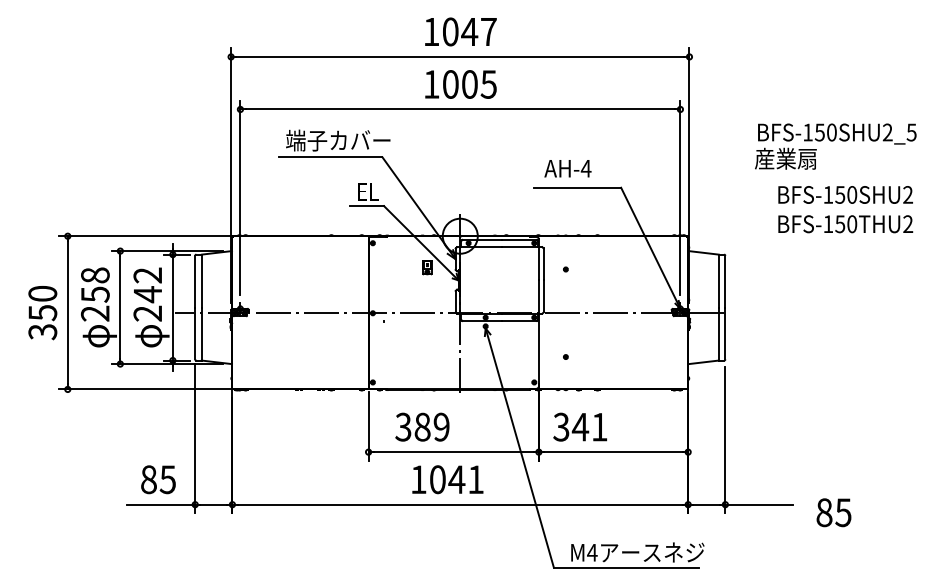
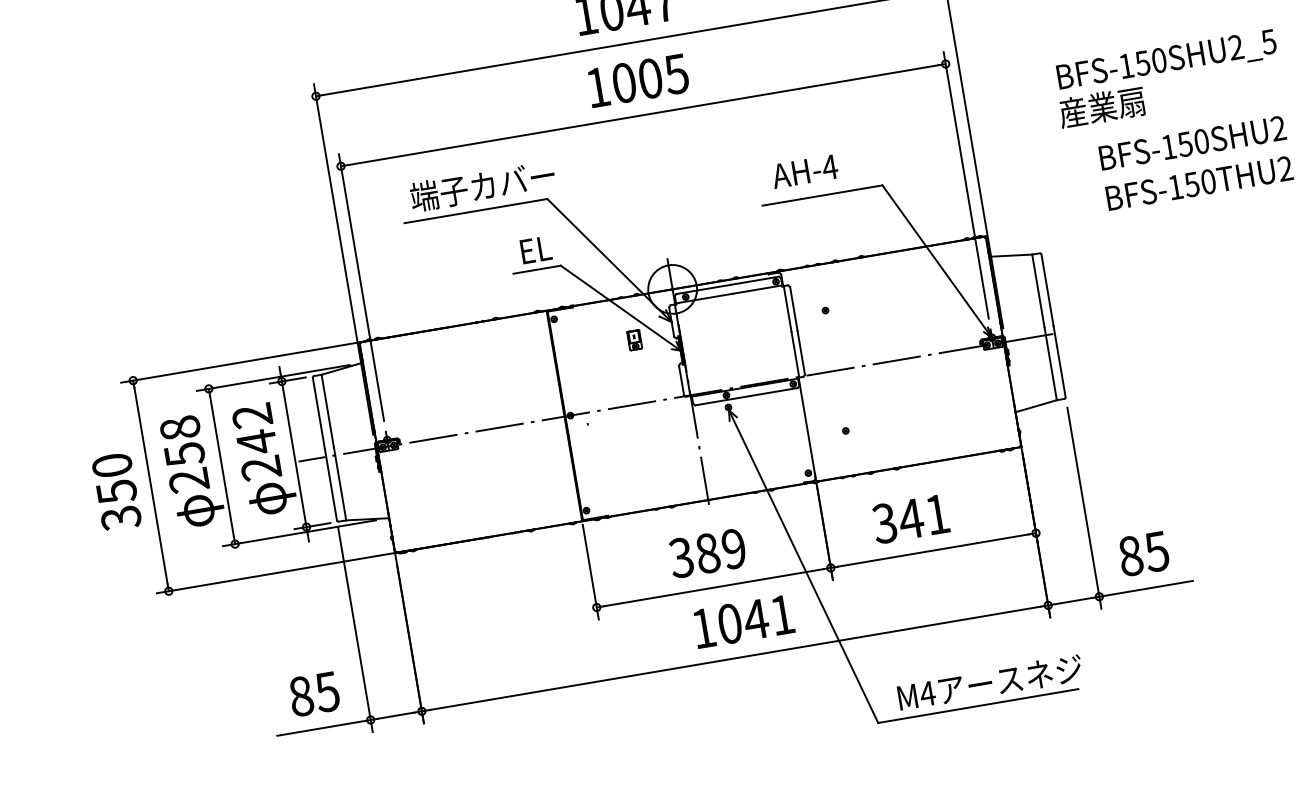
text: (422, 426) -> (707, 552), moved
text: (579, 426) -> (909, 518), moved
text: (447, 479) -> (743, 621), moved
text: (833, 512) -> (1143, 553), moved

